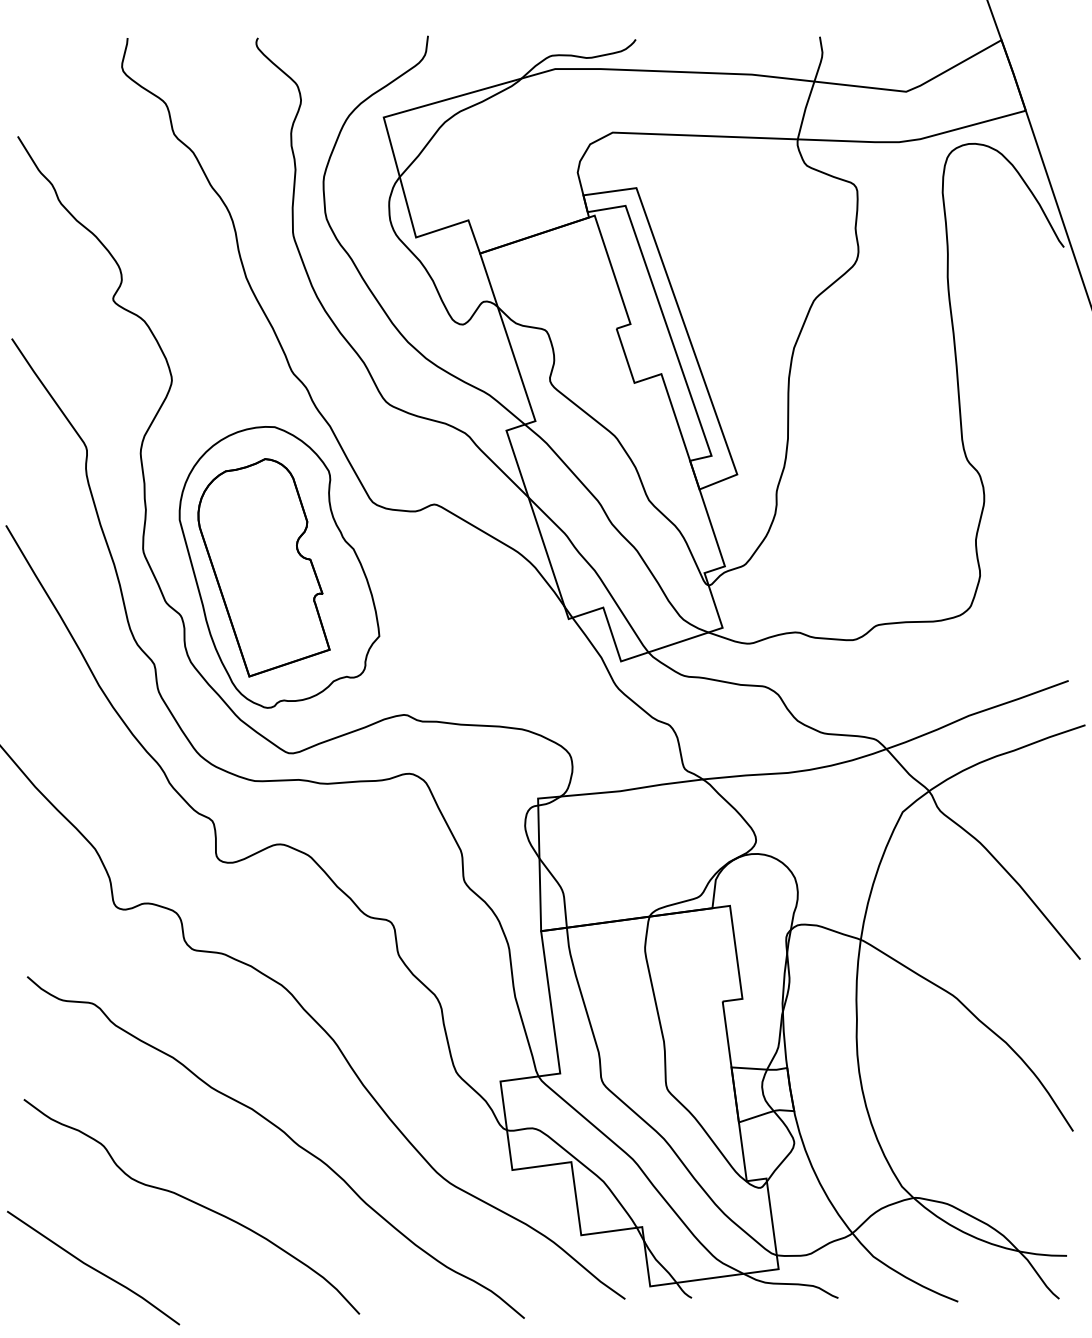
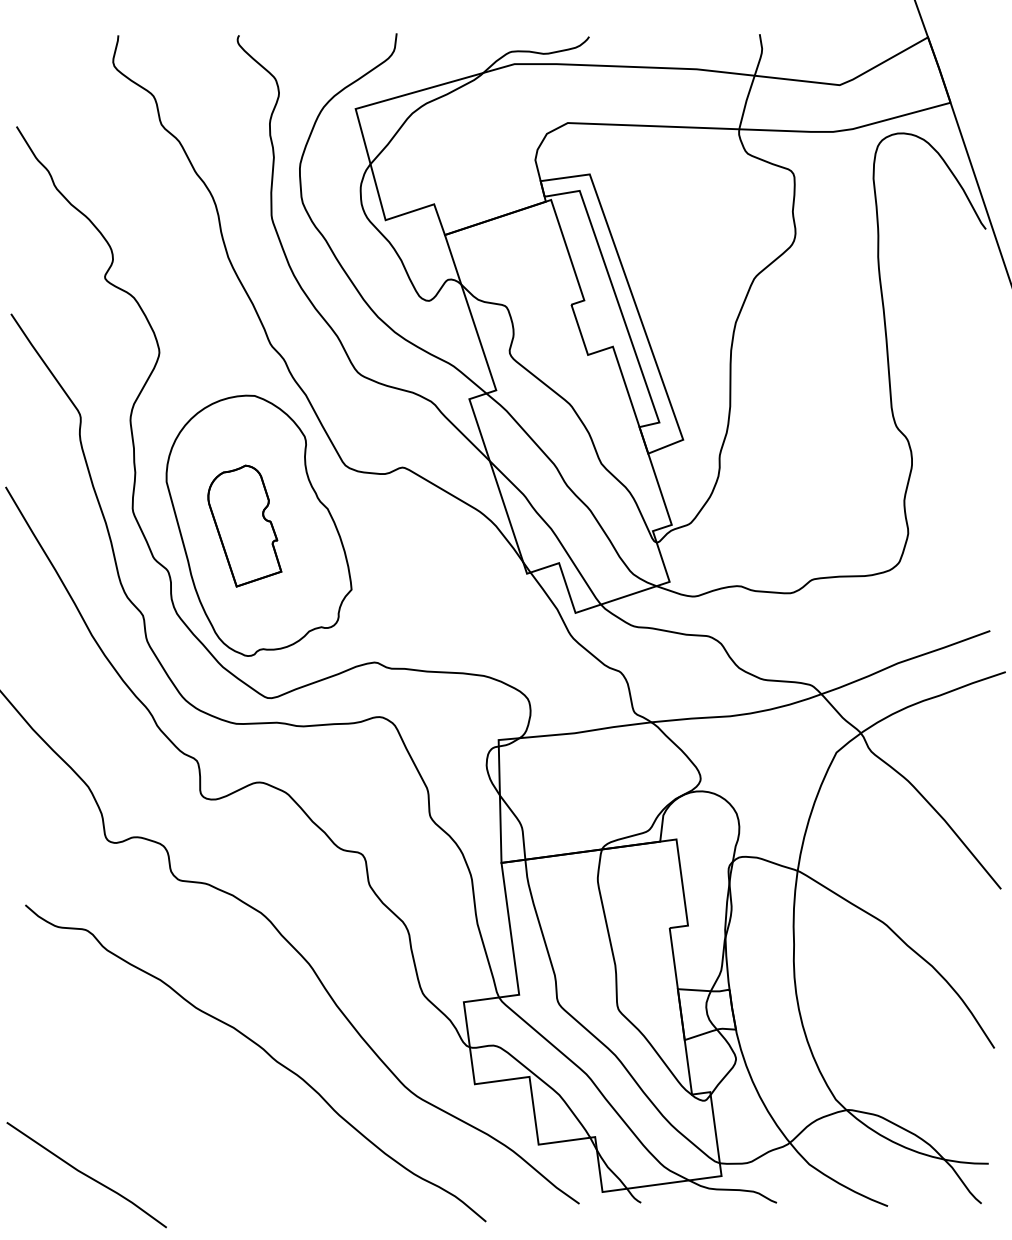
part: (263, 567) -> (244, 525), size x0.6
curve: (192, 1202) -> (178, 1114), removed

